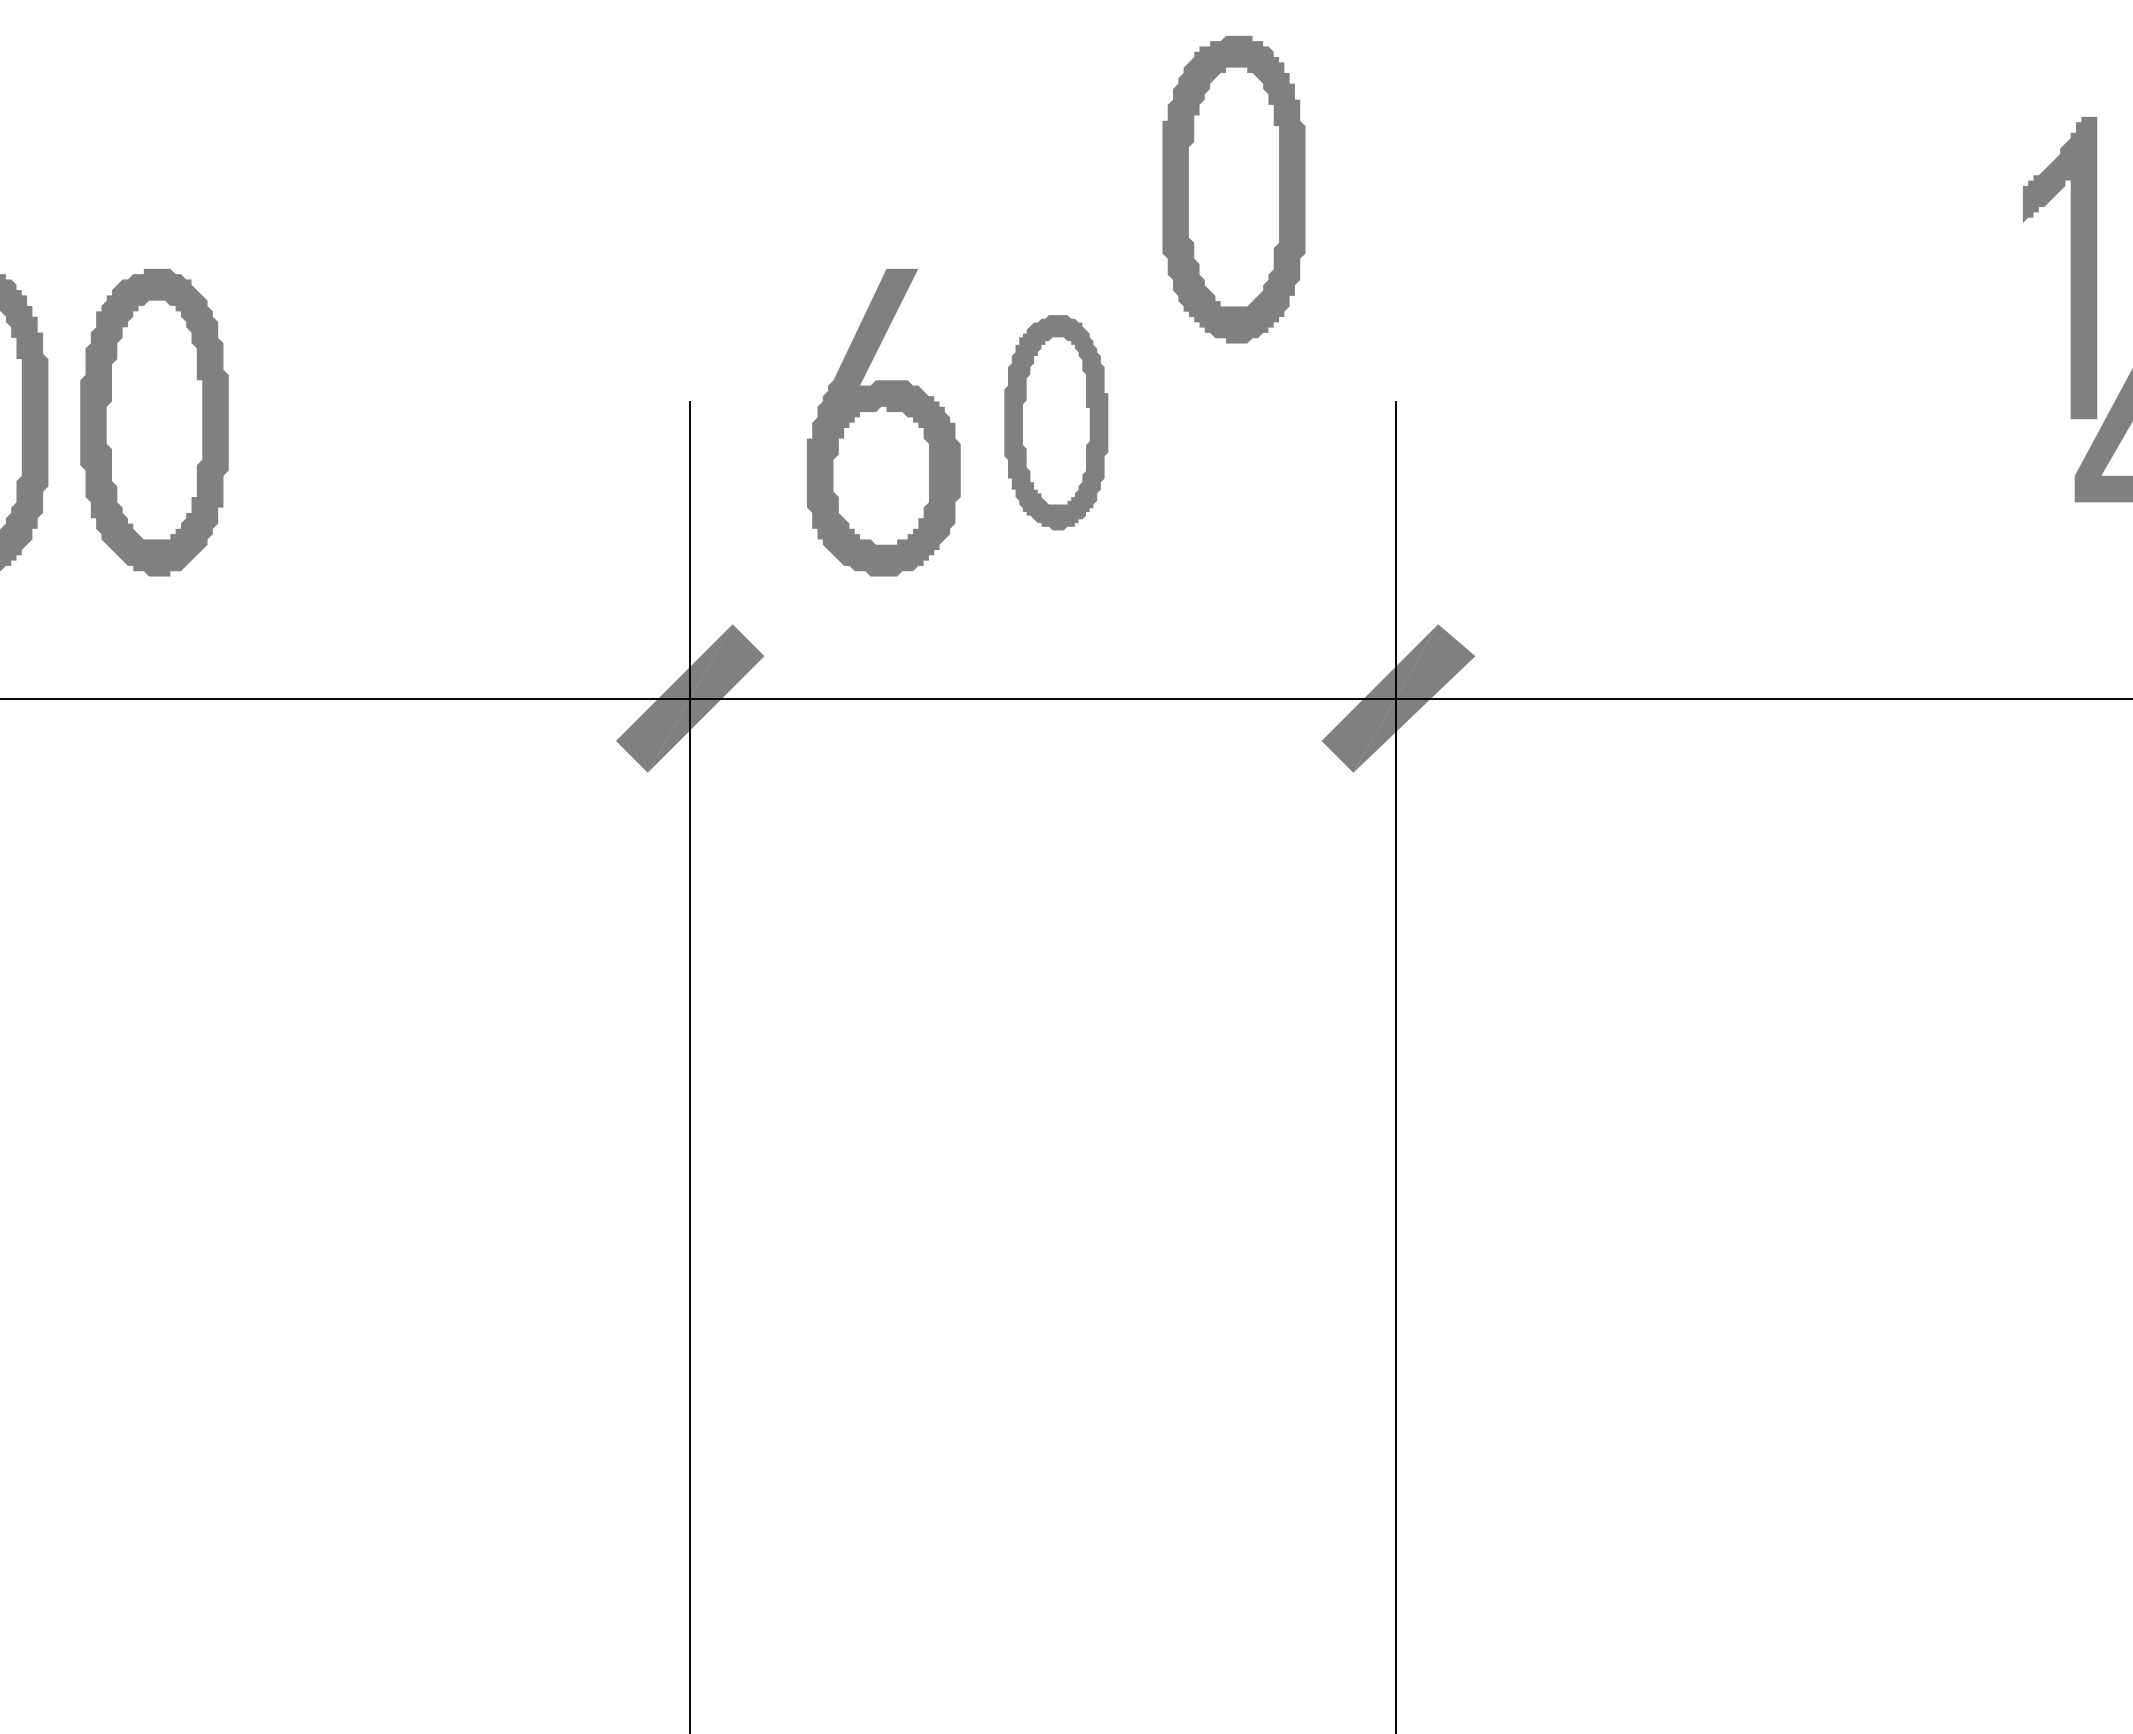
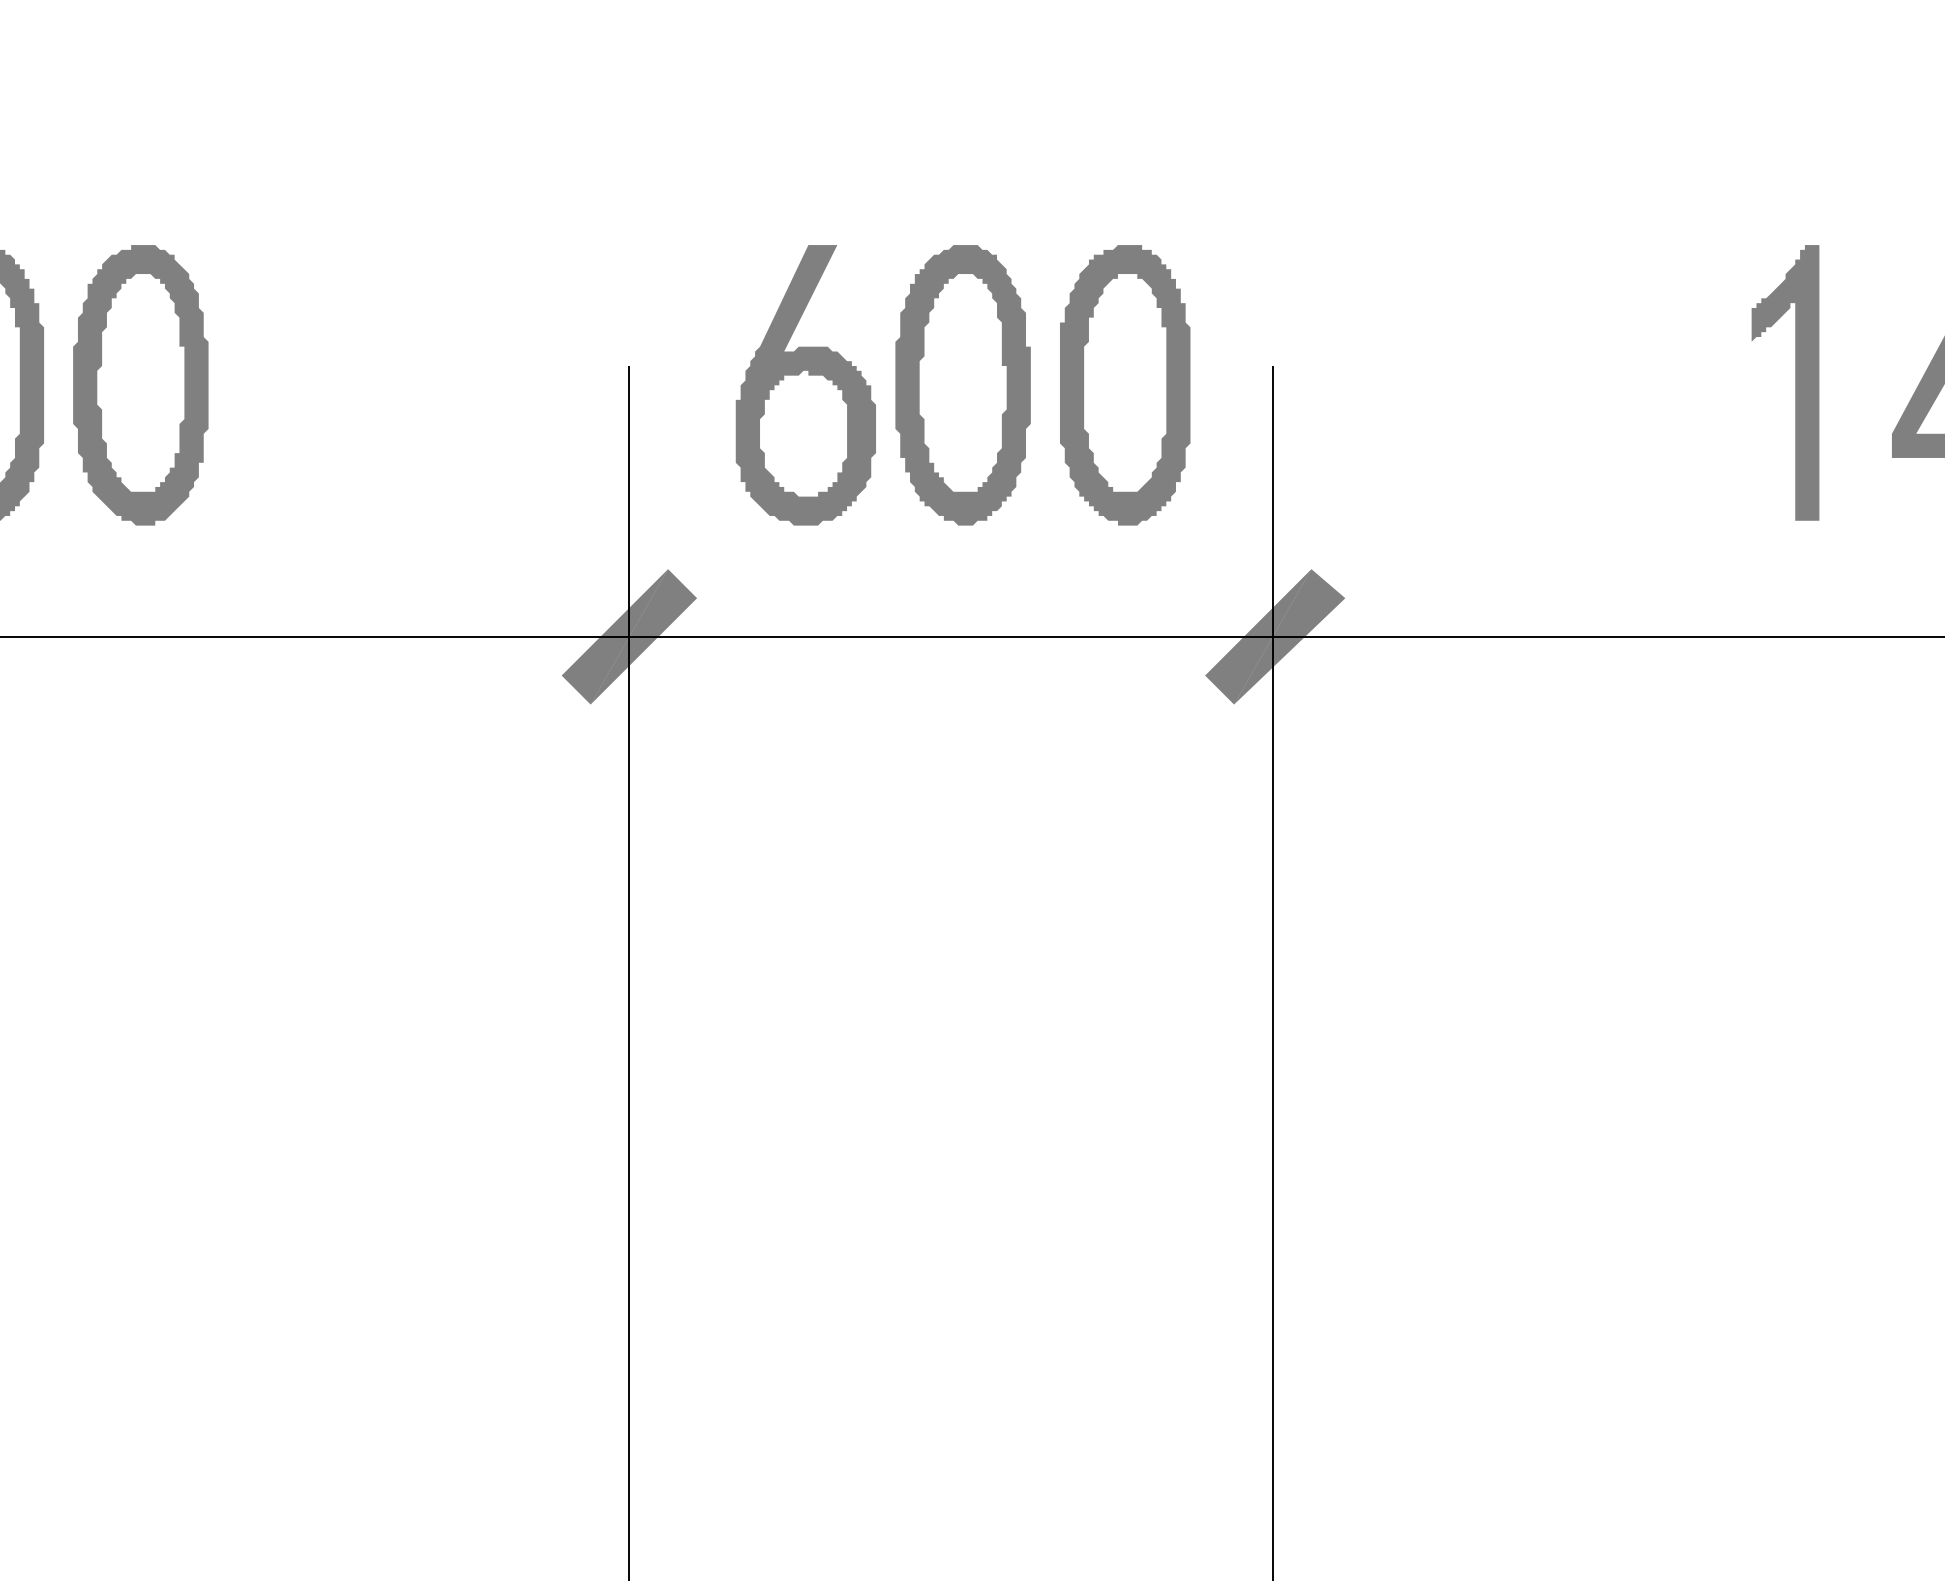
part: (1233, 189) -> (1124, 385), moved
part: (2070, 267) -> (1795, 382), moved
part: (1056, 422) -> (963, 385), size x1.43

